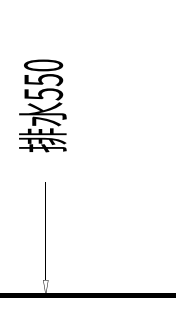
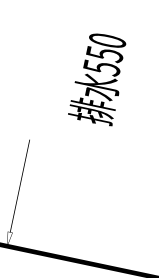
text: (42, 105) -> (98, 78), moved

